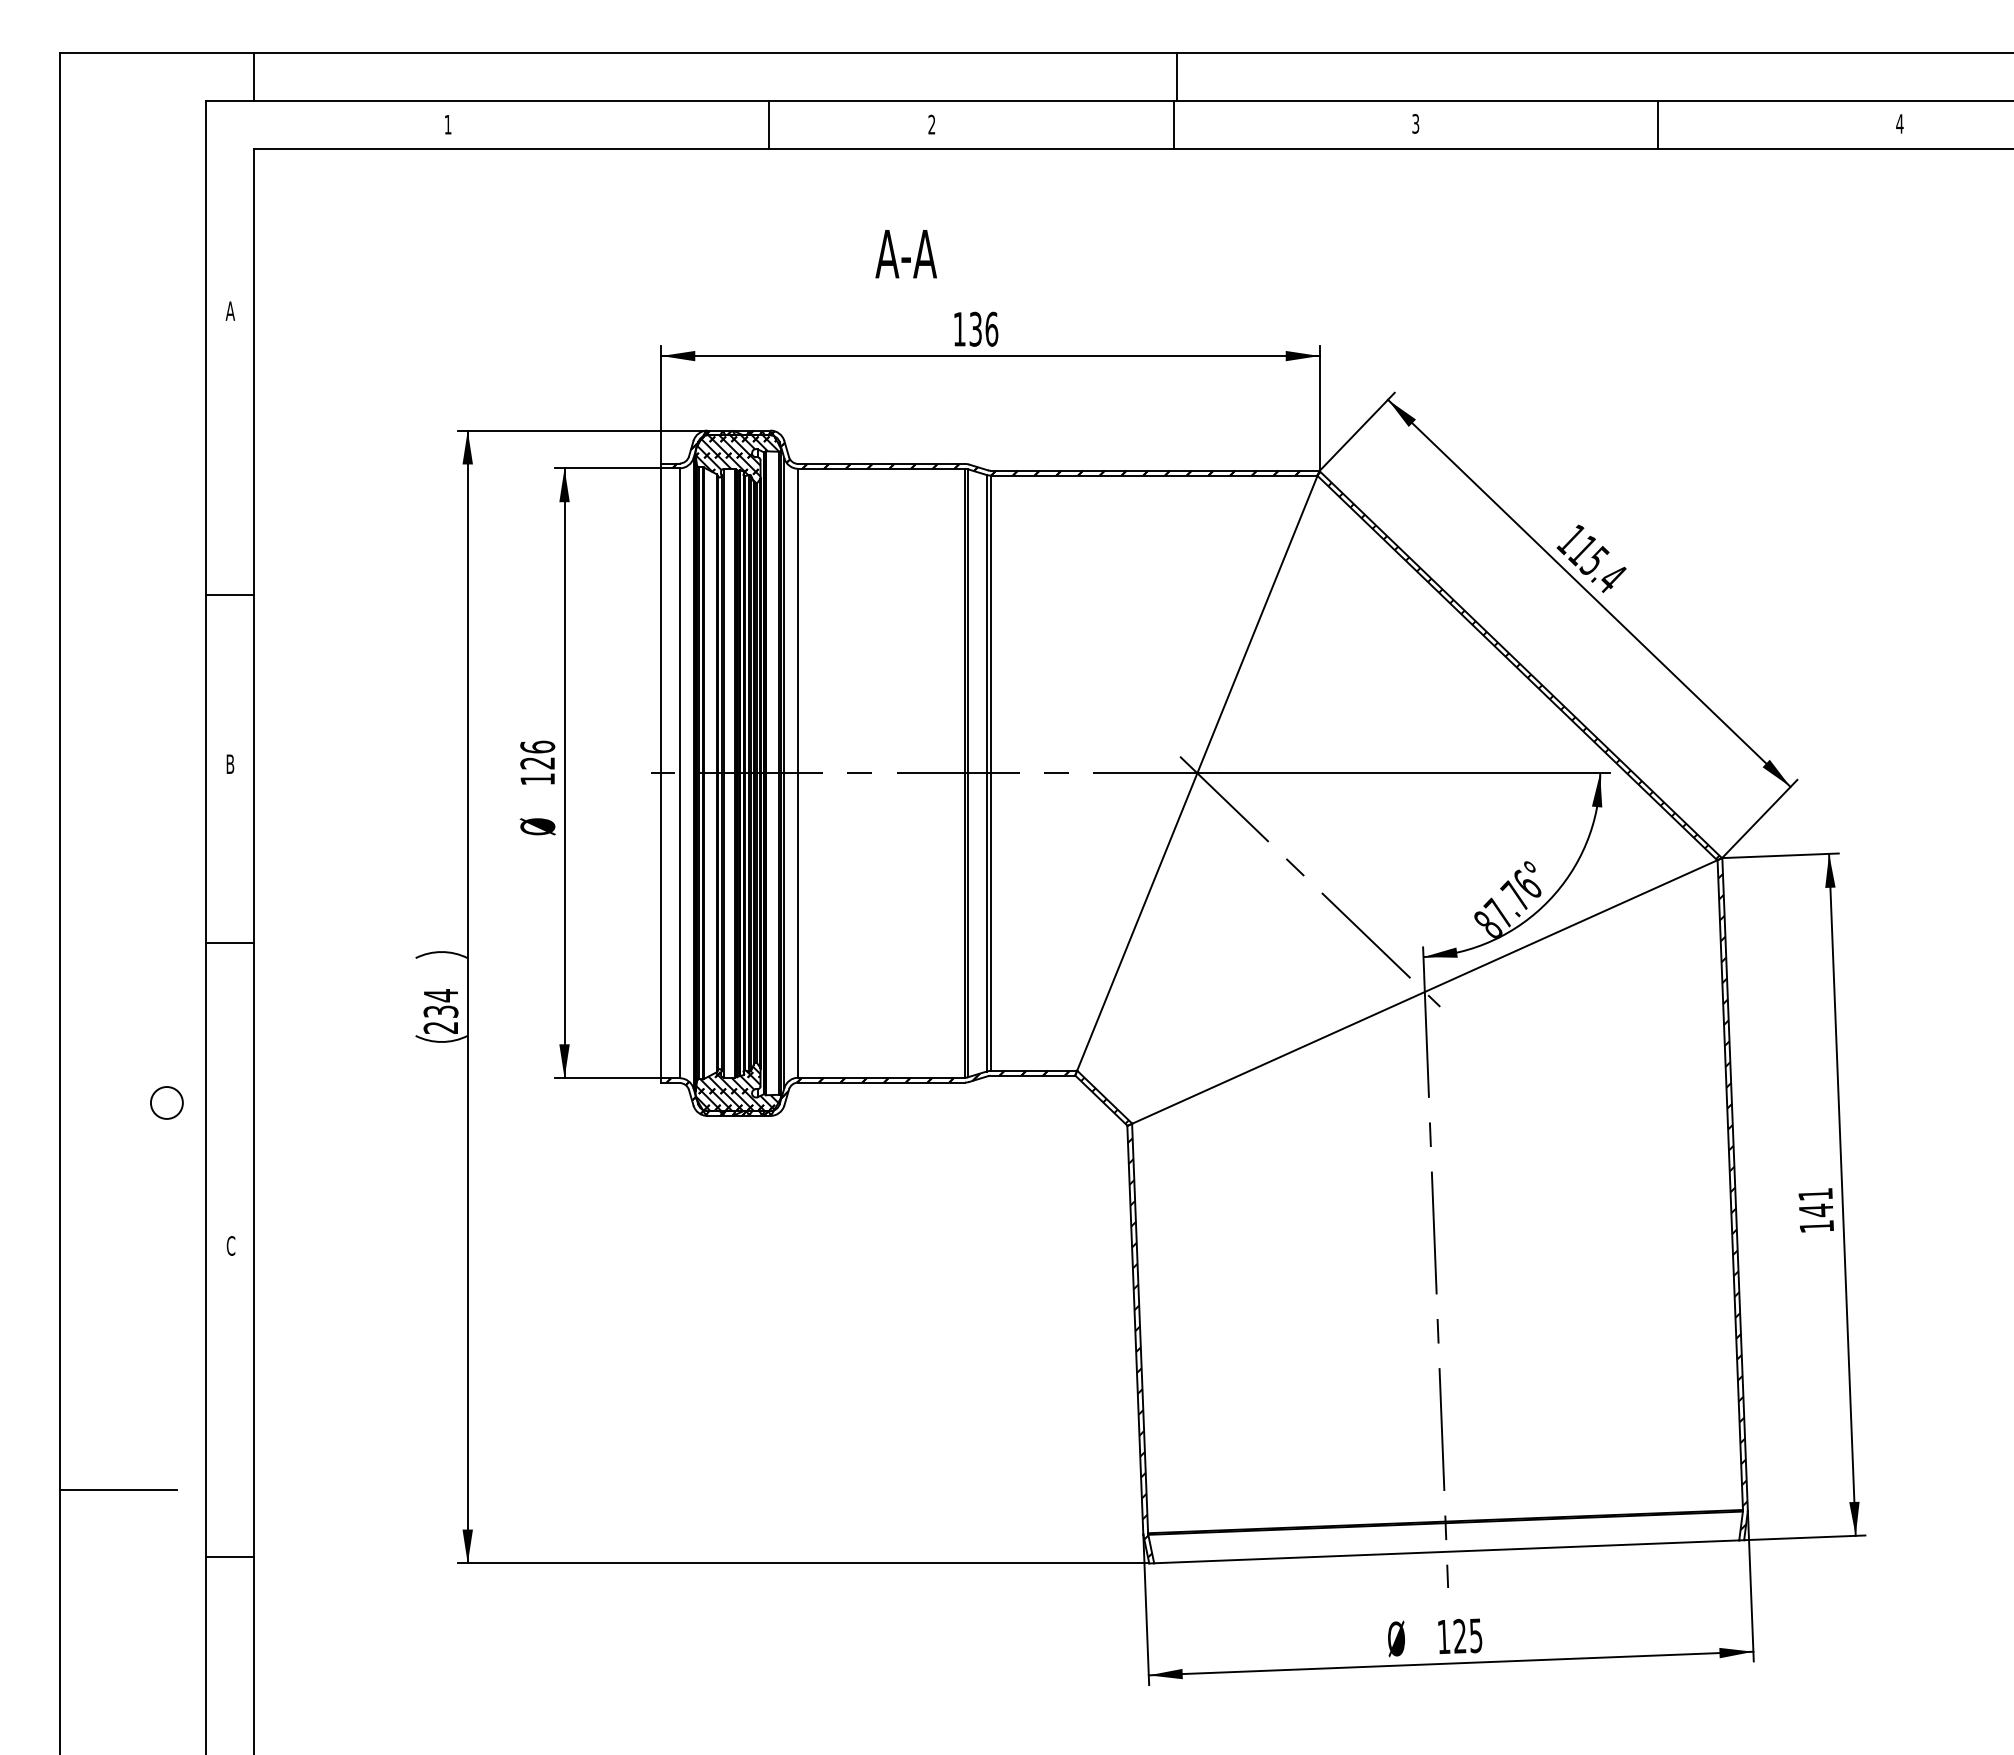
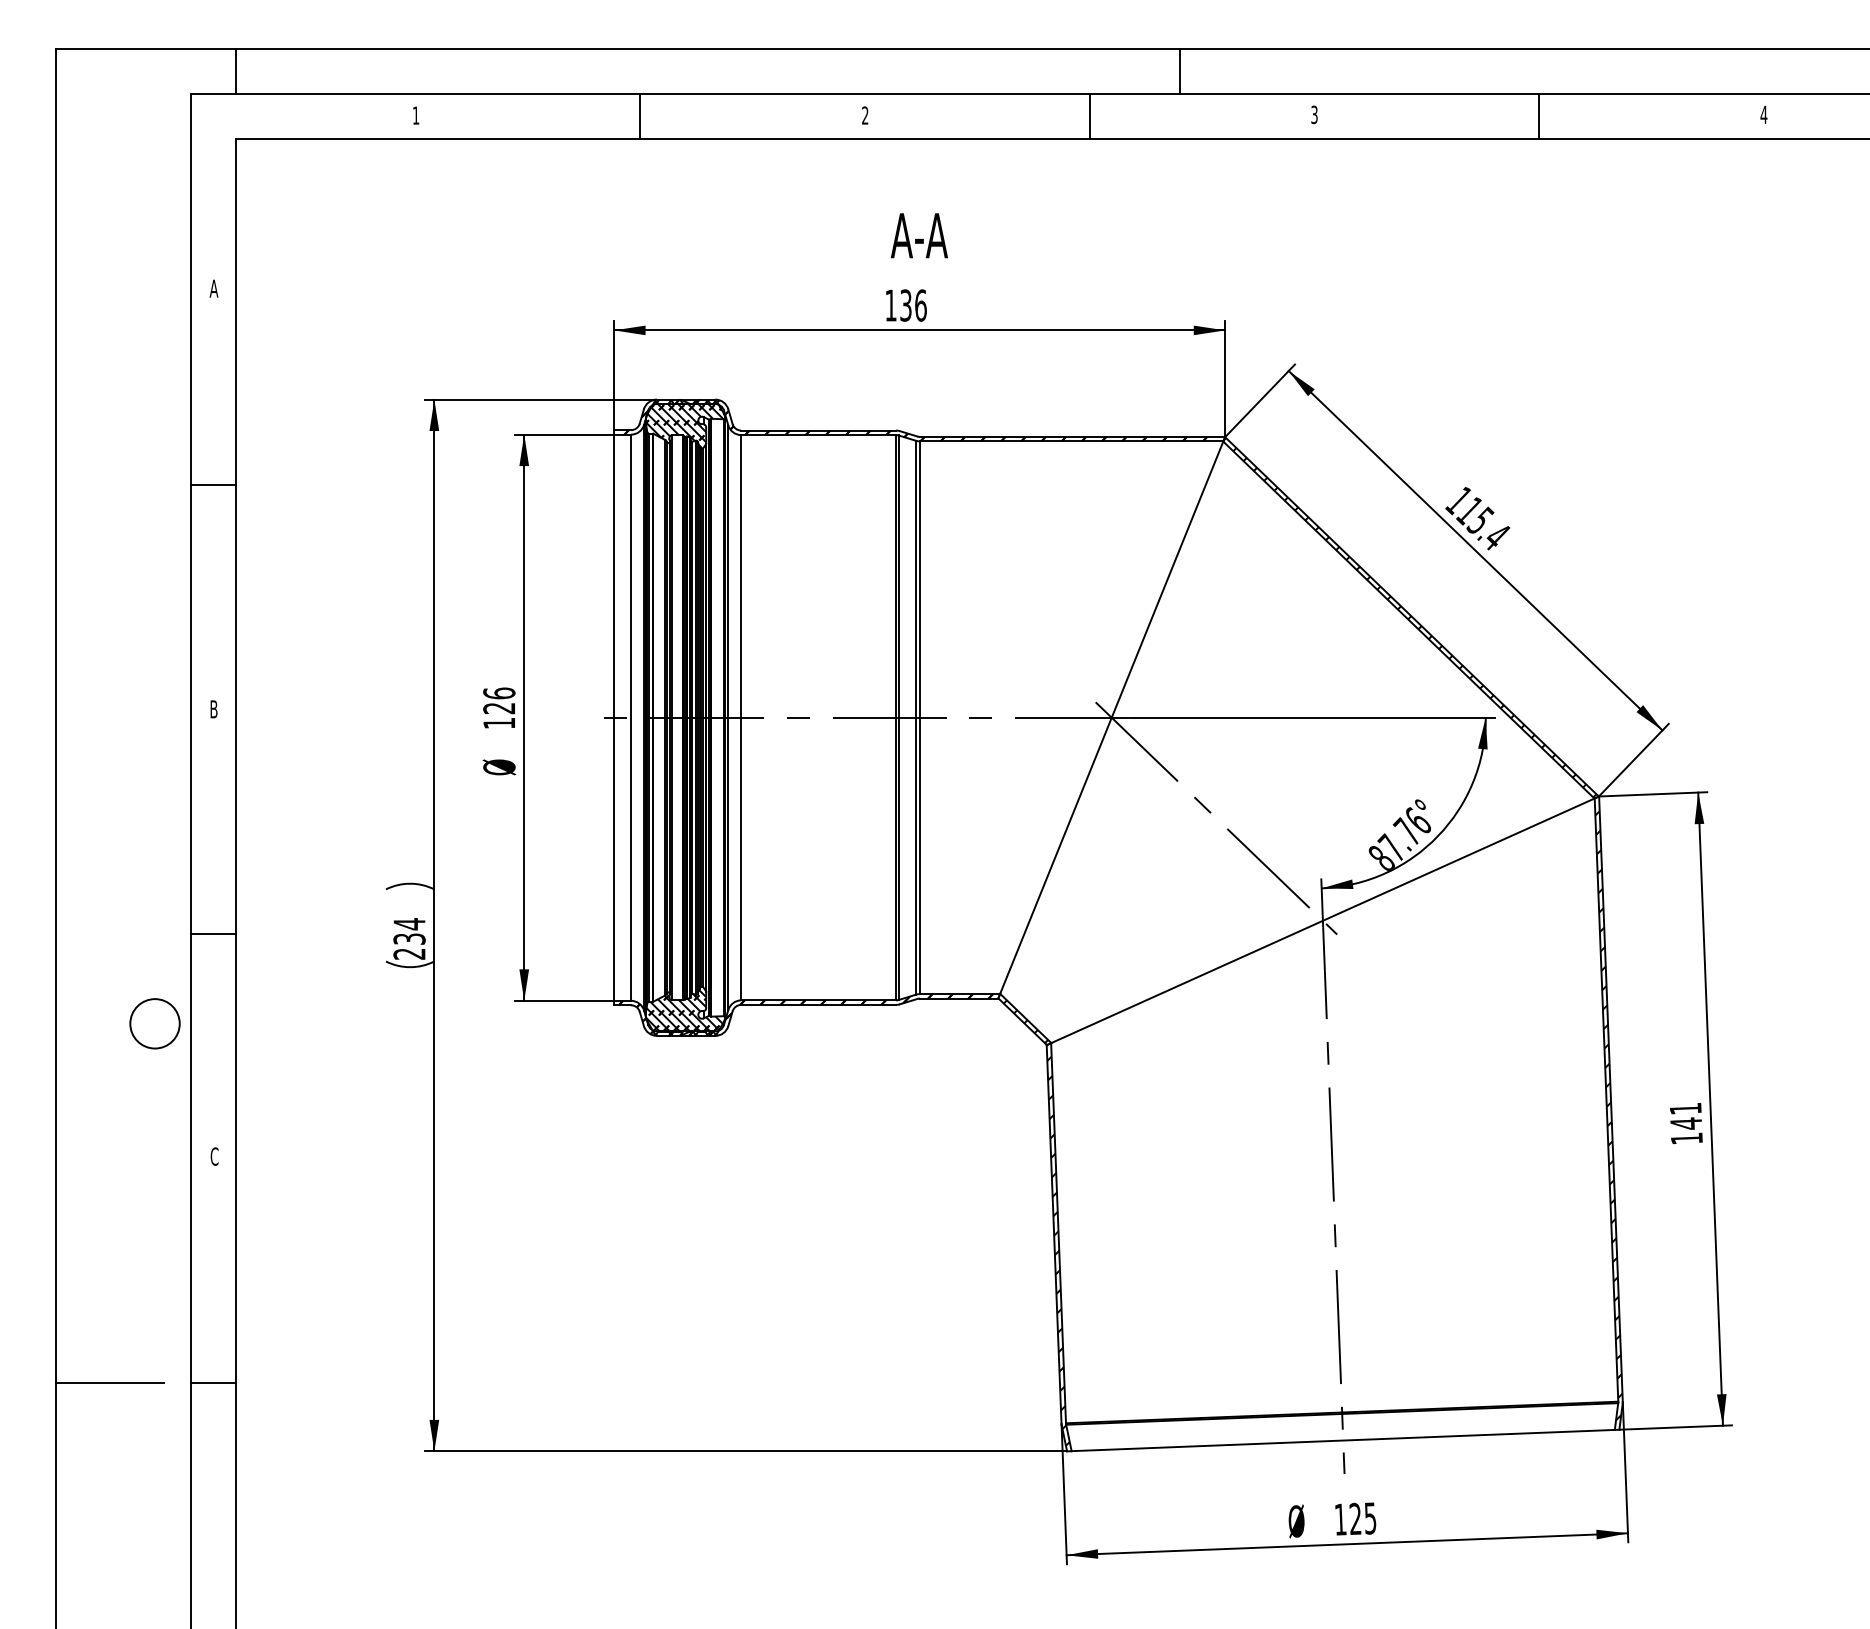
line: (1177, 76) -> (1179, 70), moved
line: (768, 125) -> (640, 116), moved
text: (905, 254) -> (918, 236), moved
line: (229, 595) -> (213, 484), moved
line: (229, 943) -> (213, 934), moved
circle: (166, 1102) -> (154, 1023), size x1.67
line: (229, 1557) -> (213, 1383), moved

